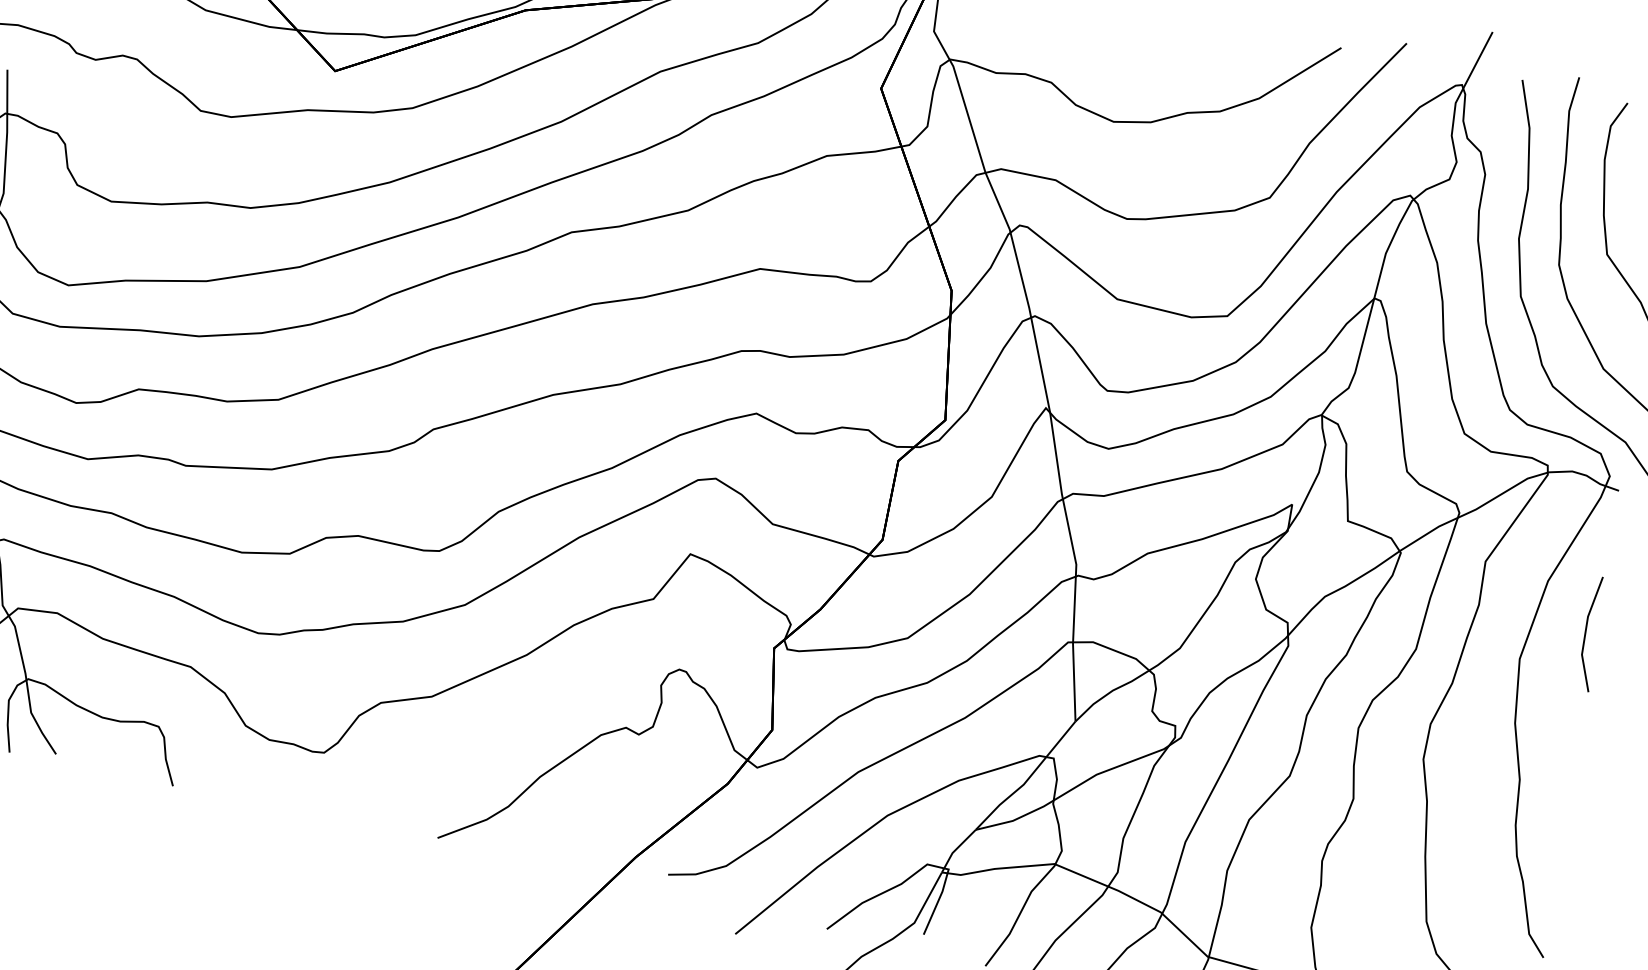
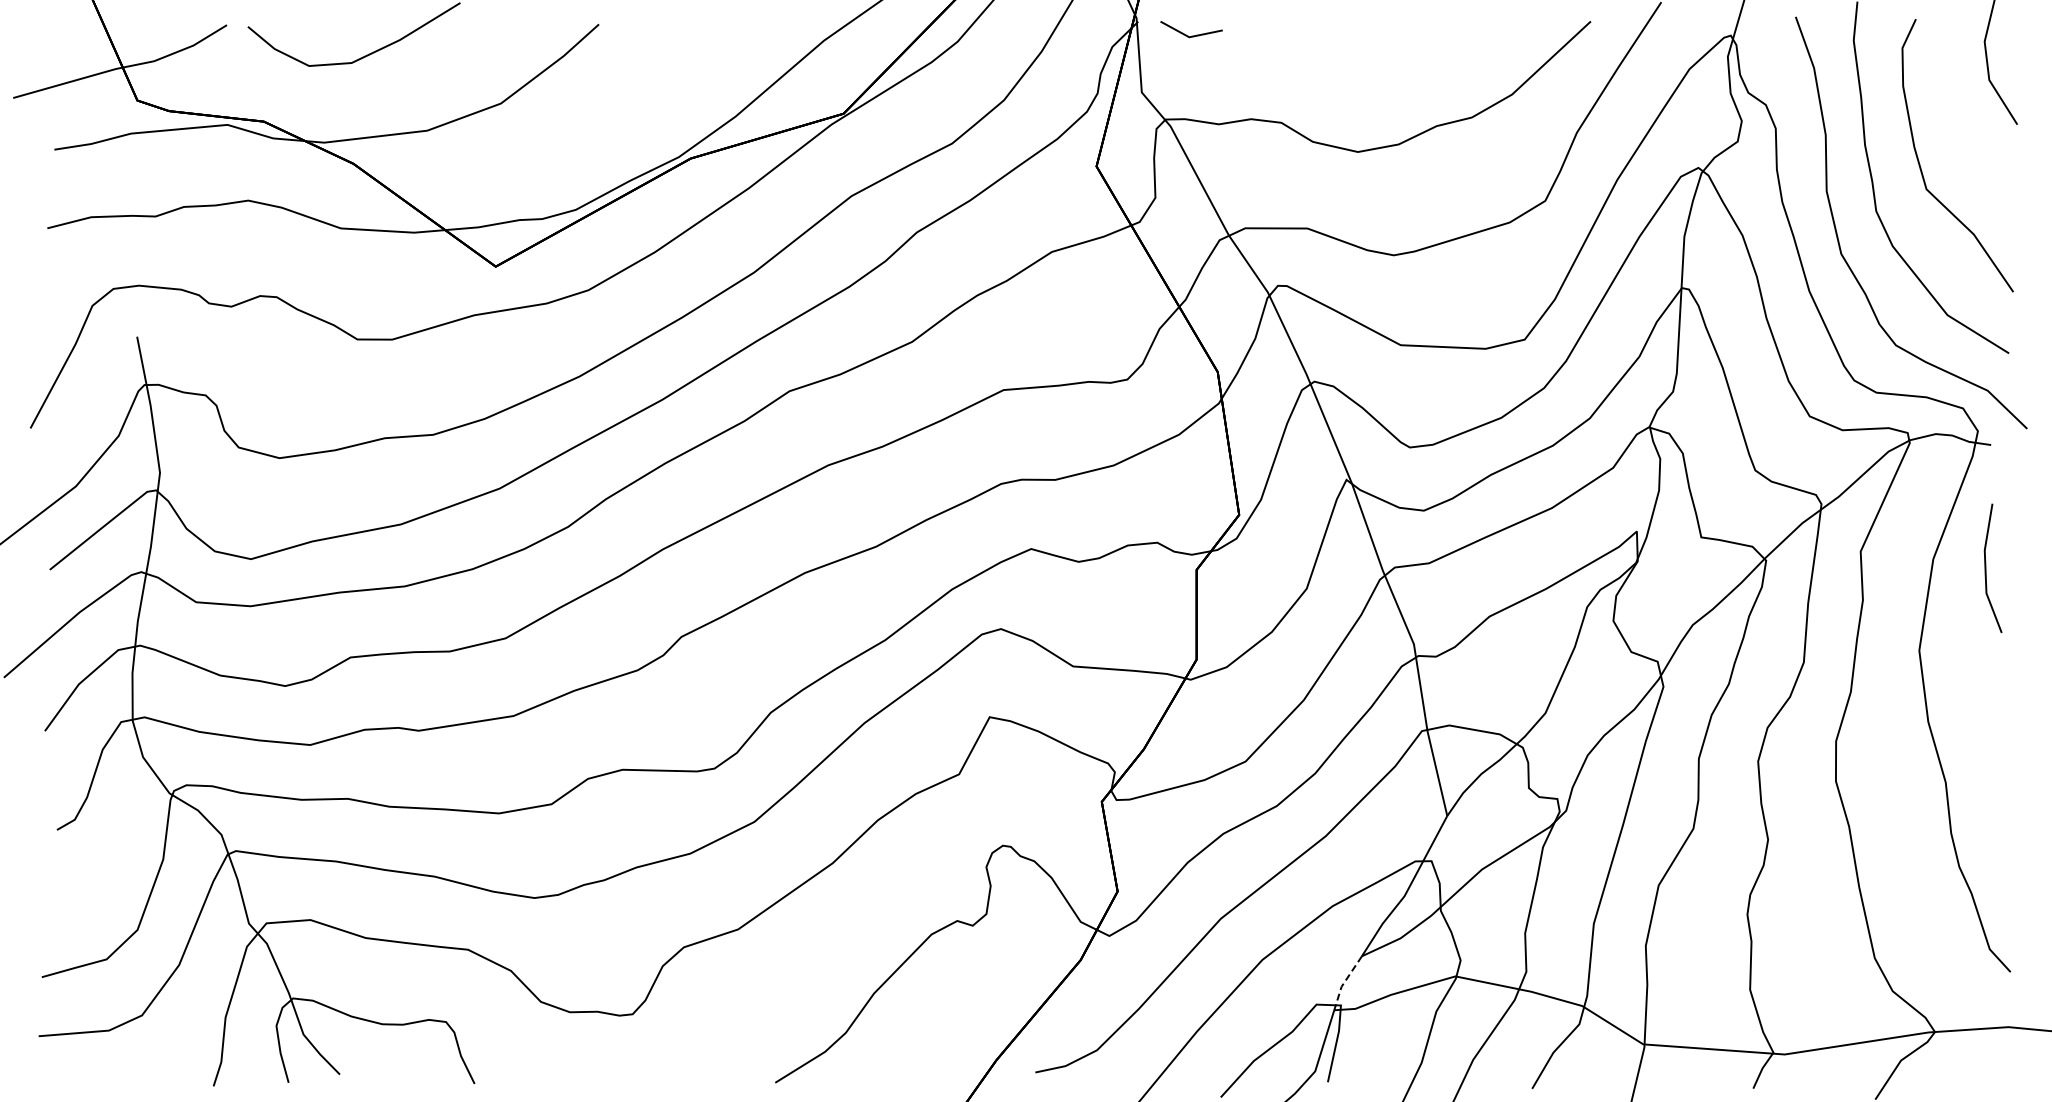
line: (1586, 632) -> (1986, 567), moved
line: (955, 849) -> (1344, 982), solid -> dashed

